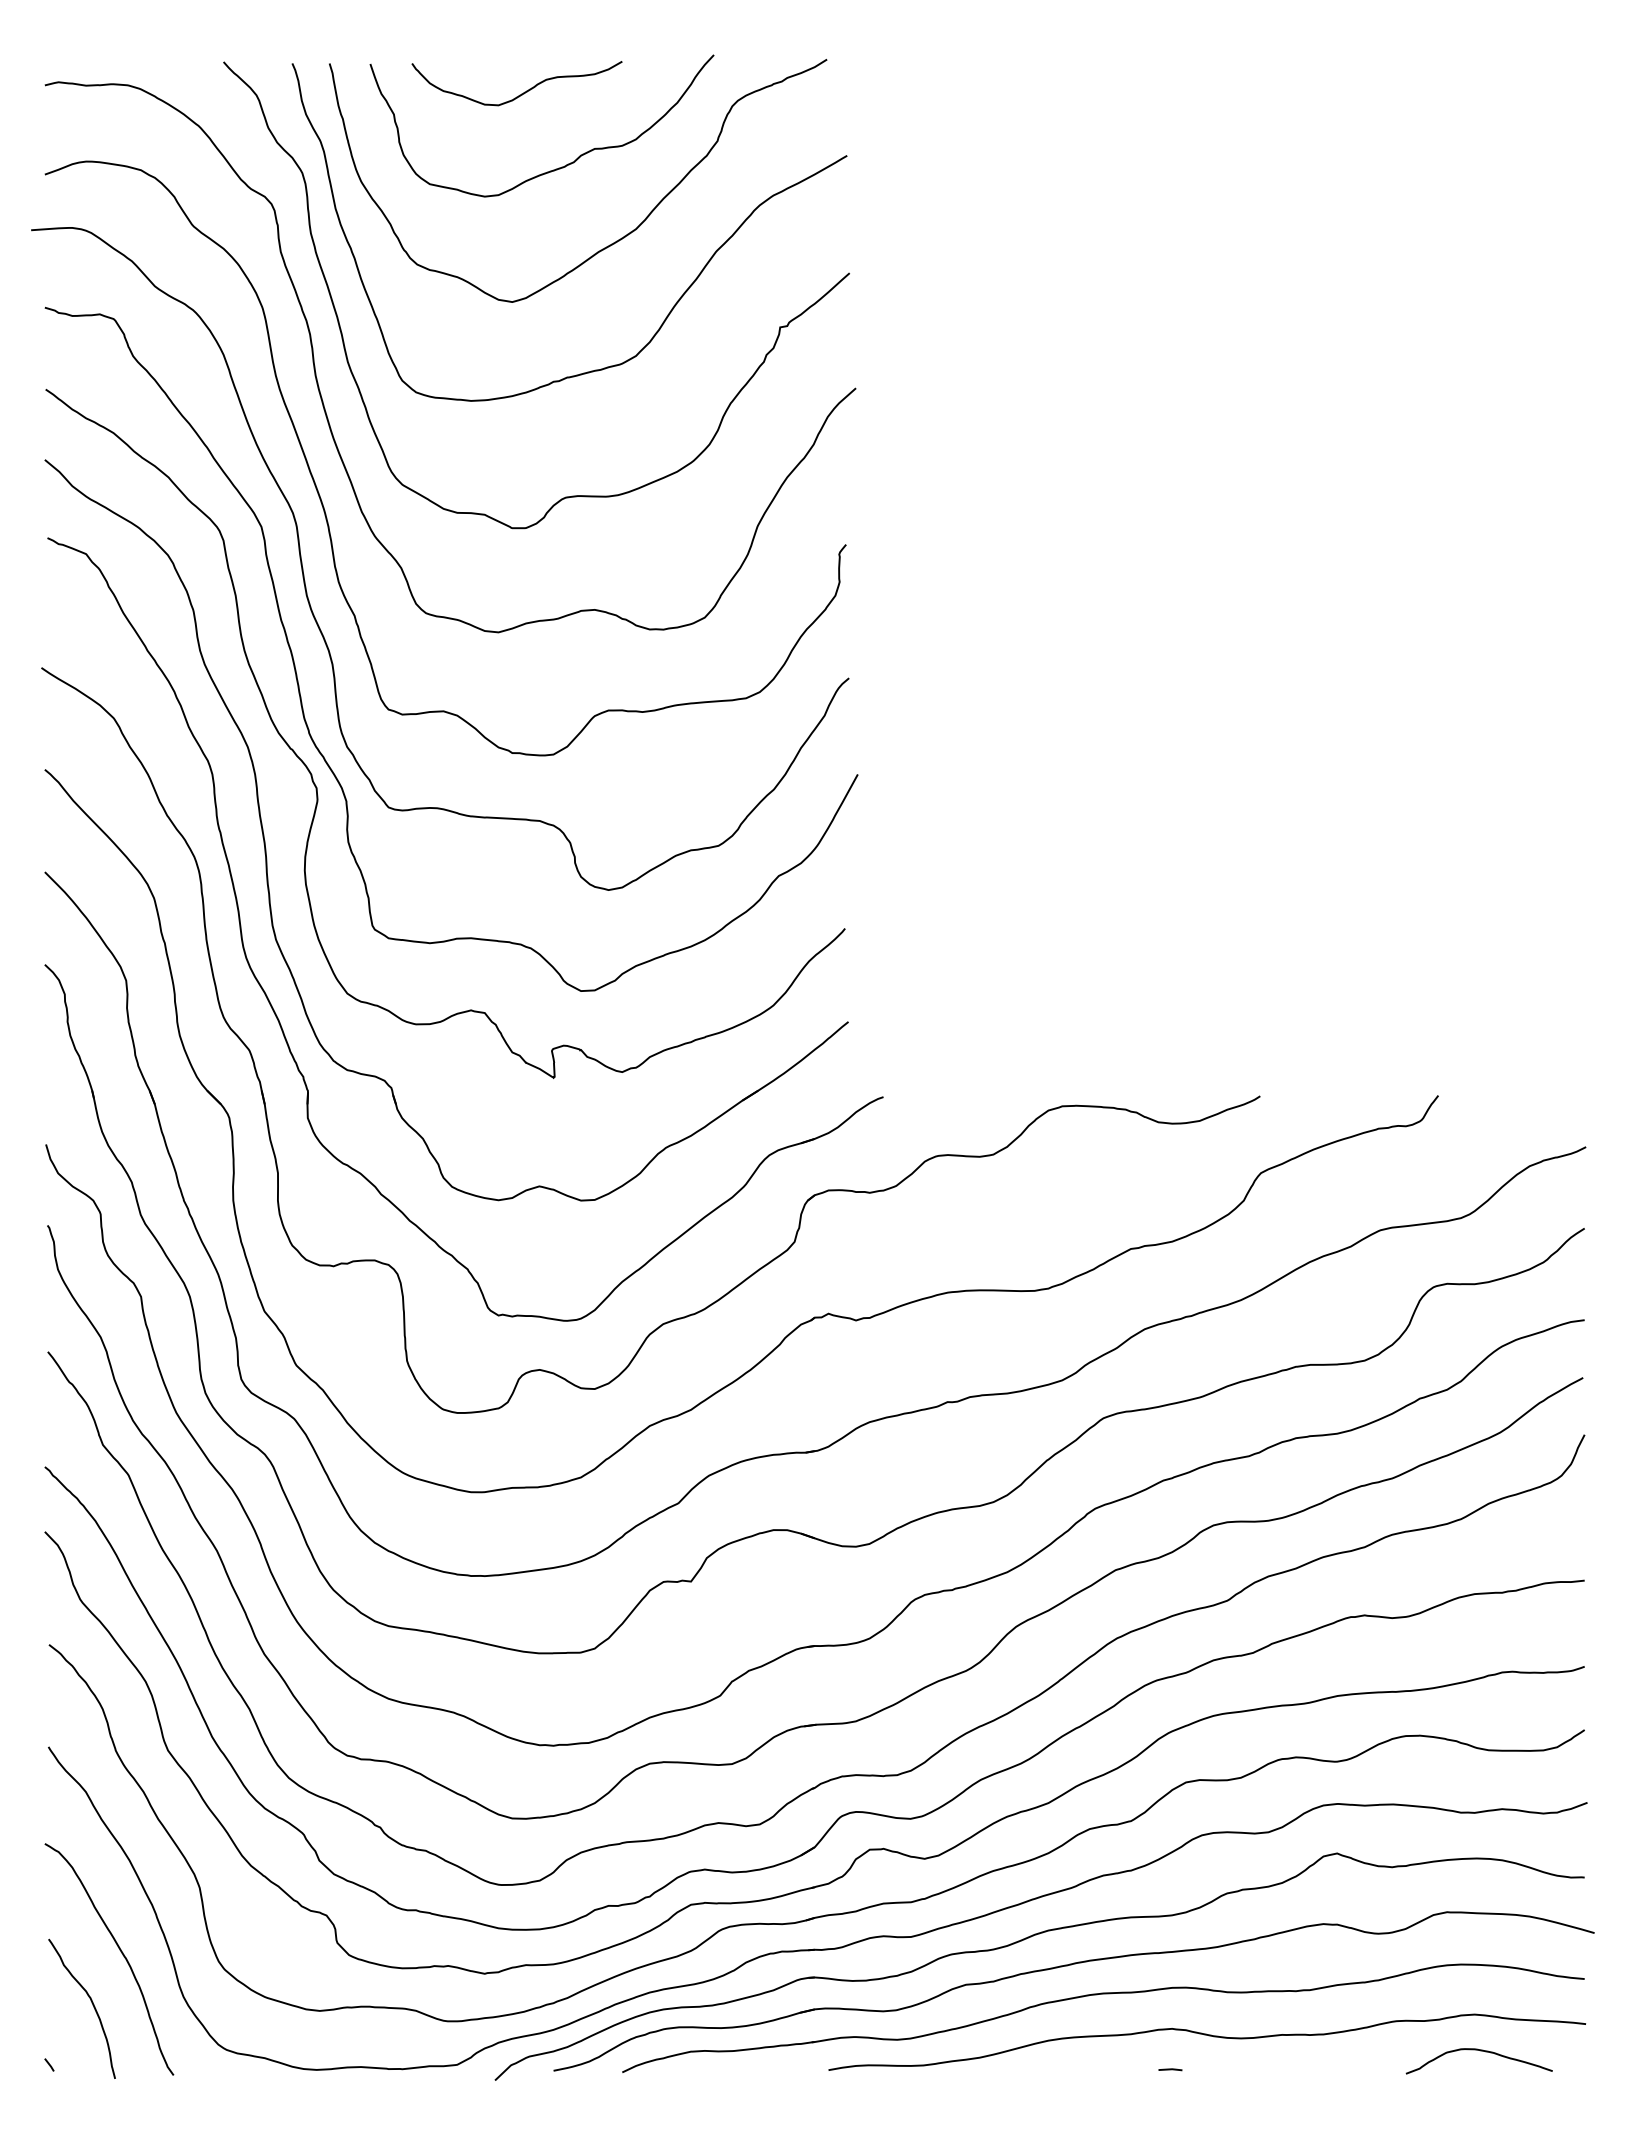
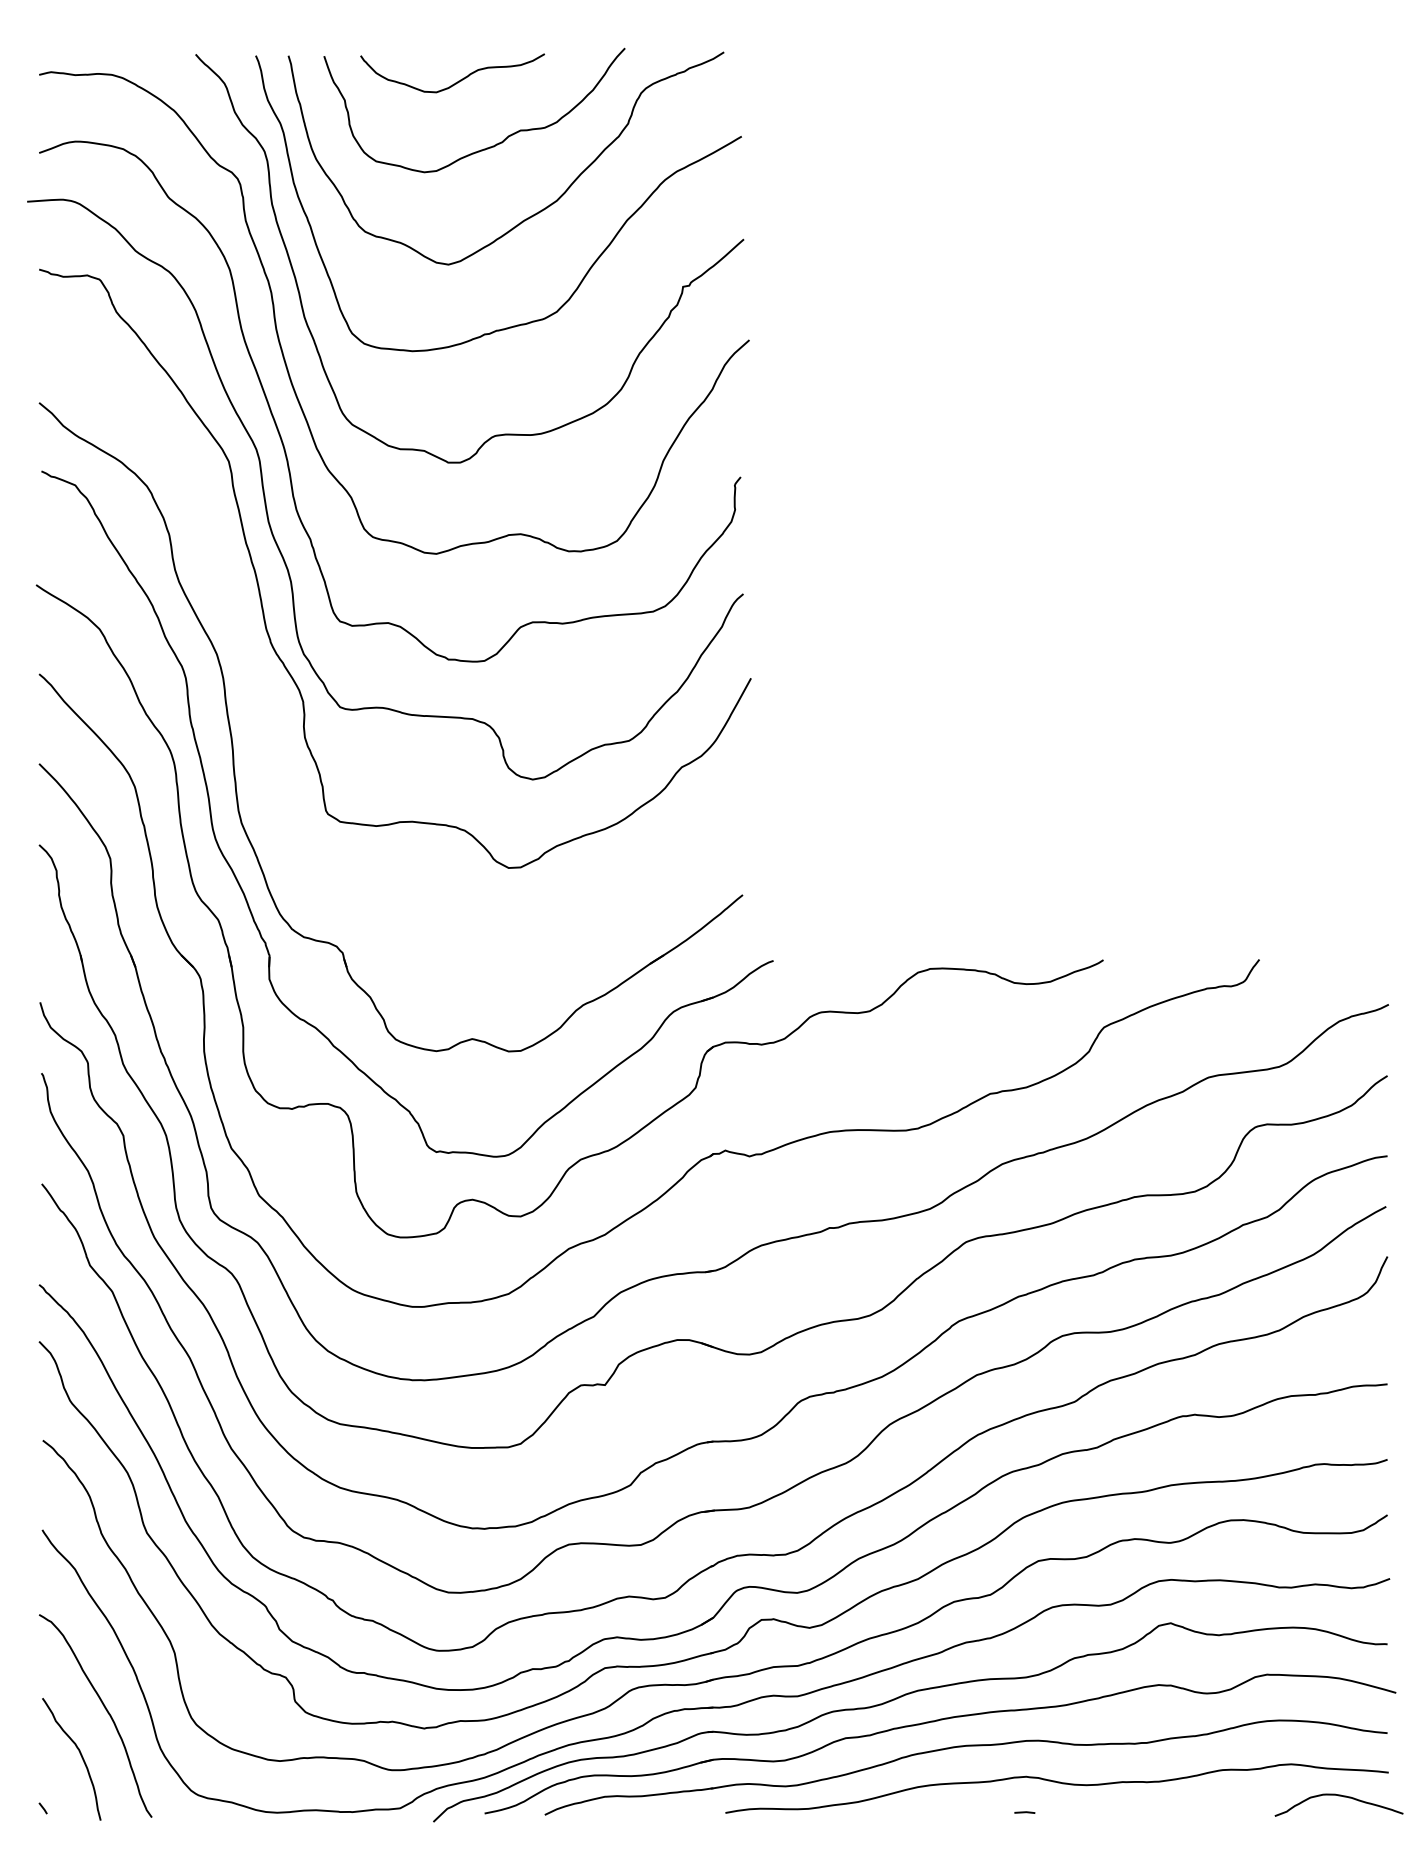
curve: (317, 787) -> (277, 689), removed
curve: (1480, 2051) -> (1340, 1796), moved

